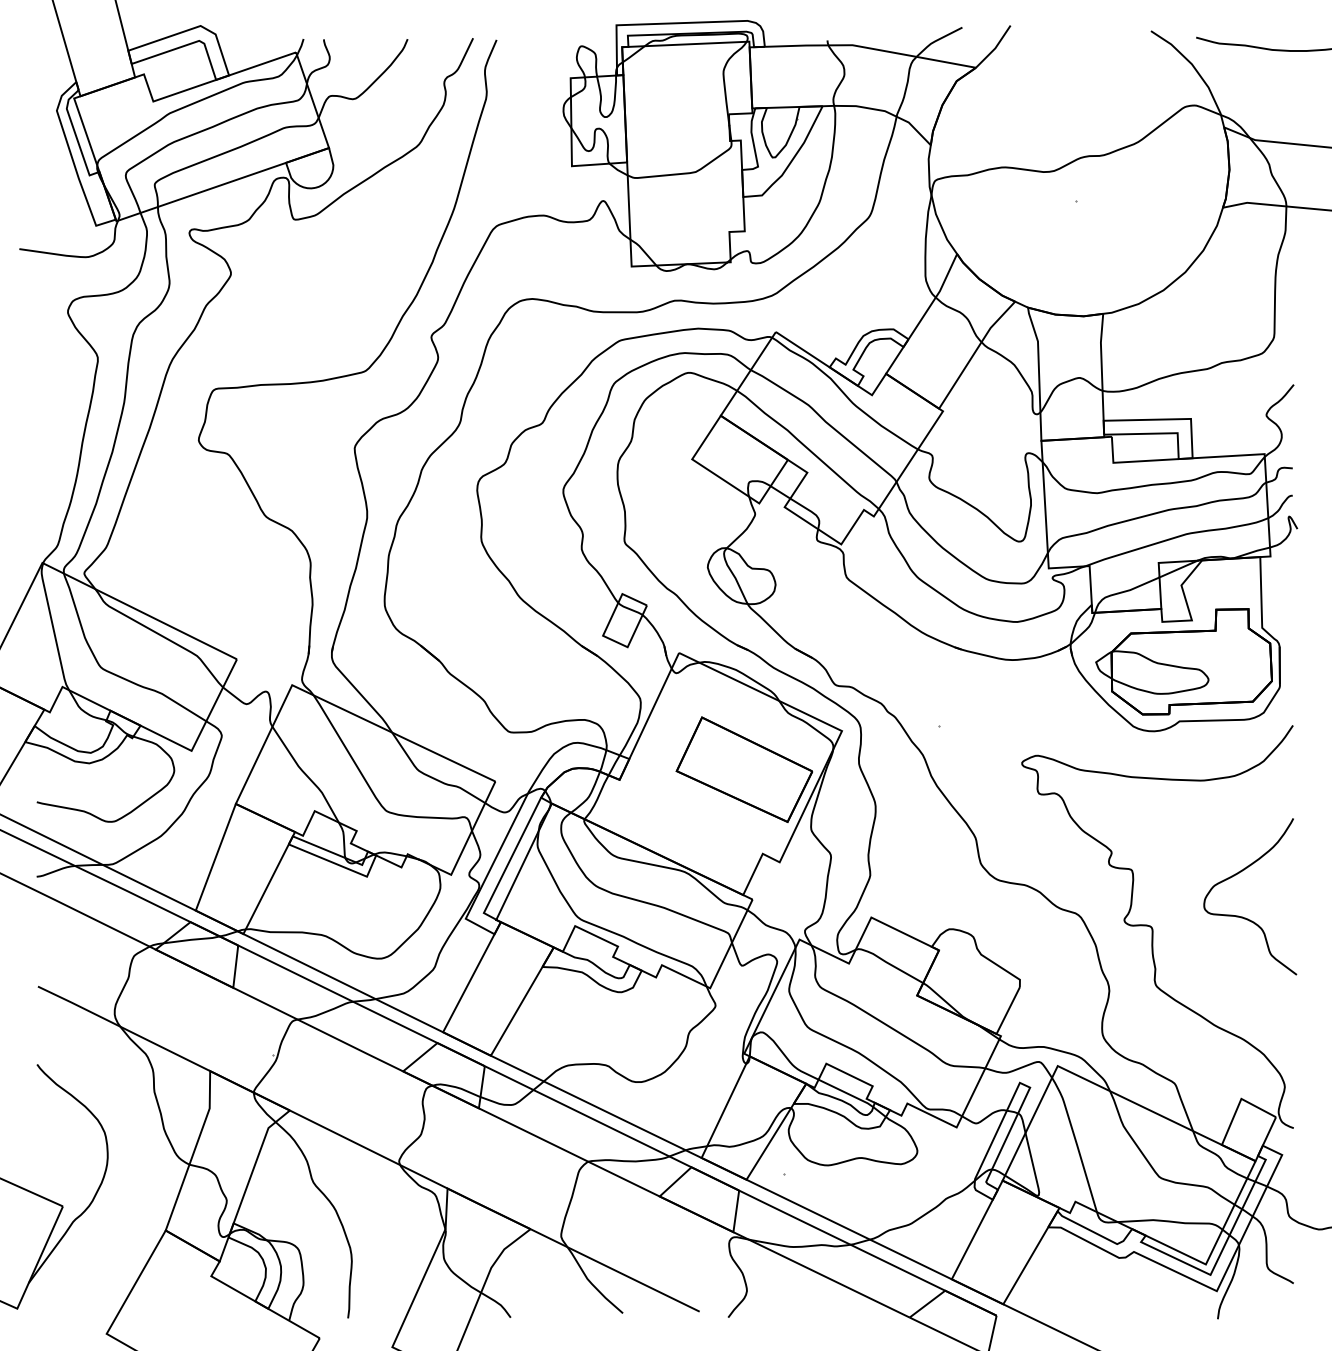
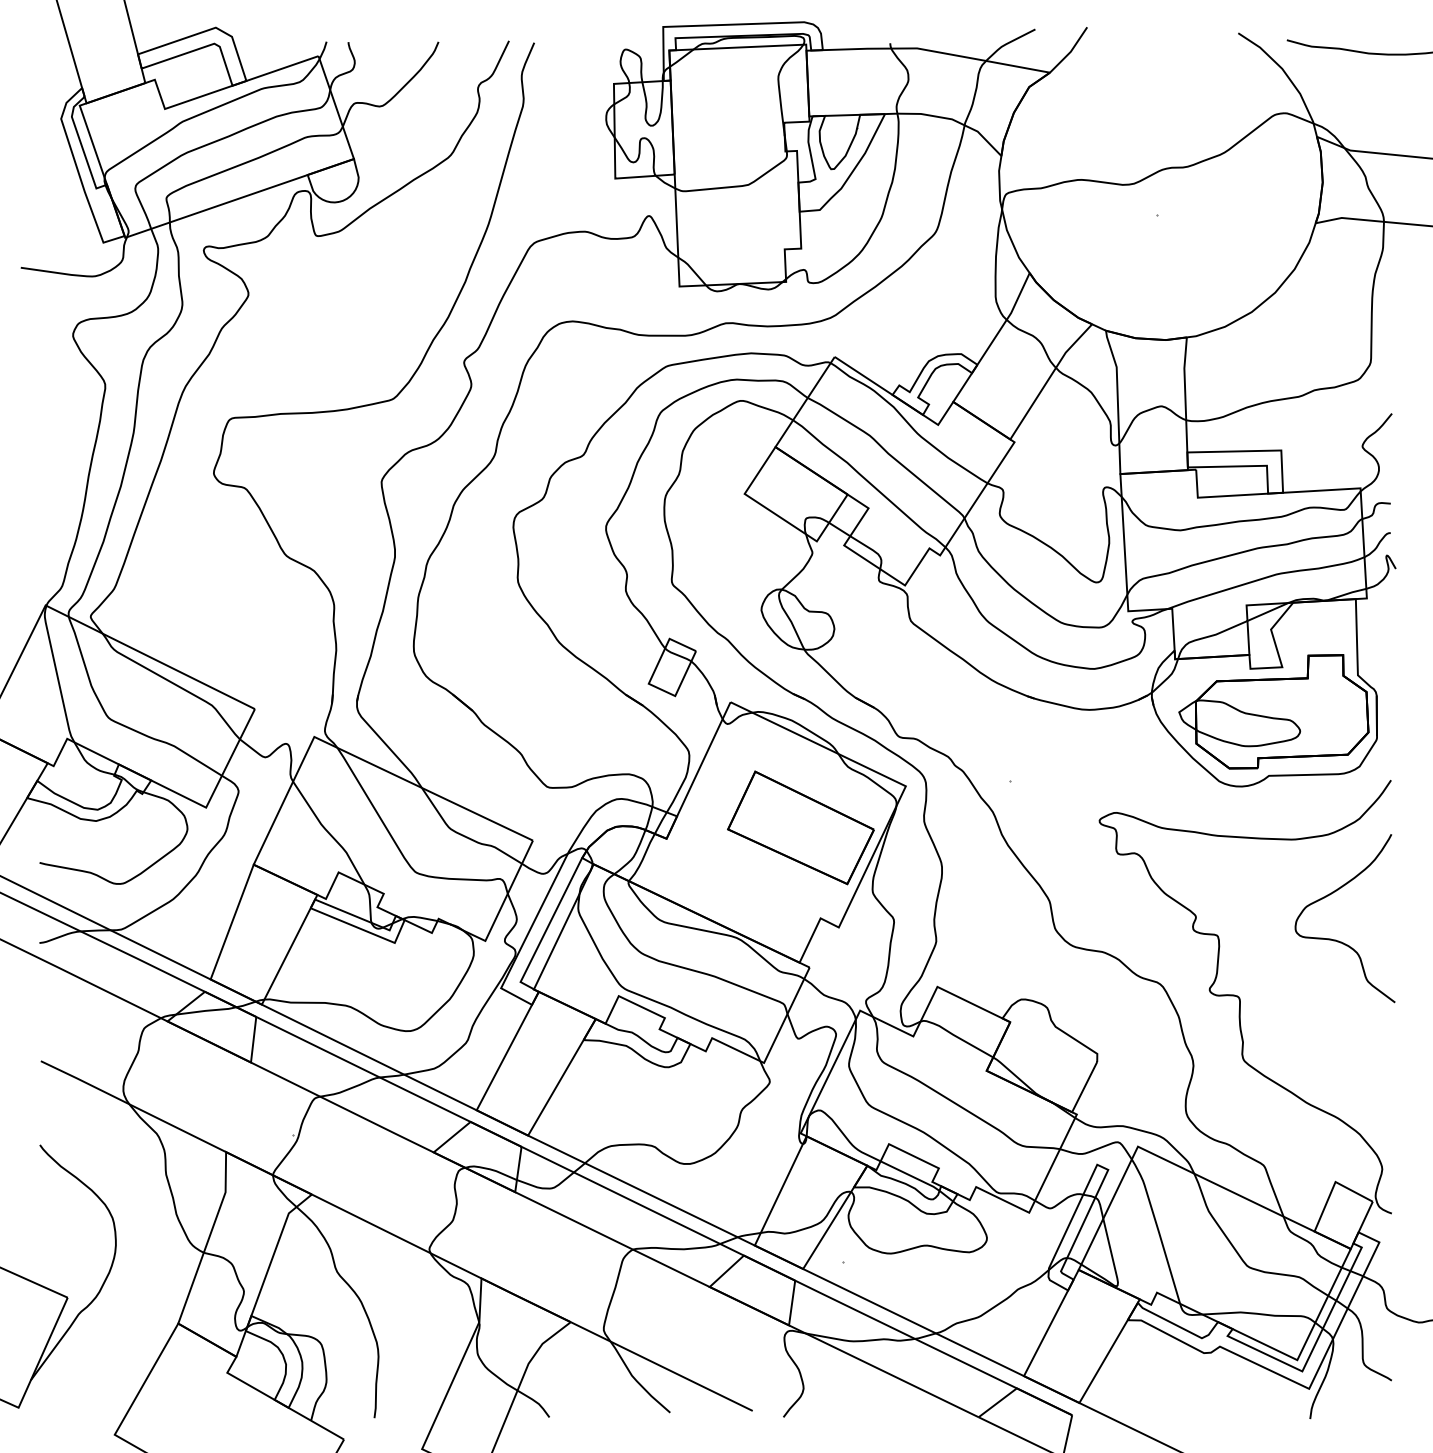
curve: (1244, 917) -> (1338, 940), moved

